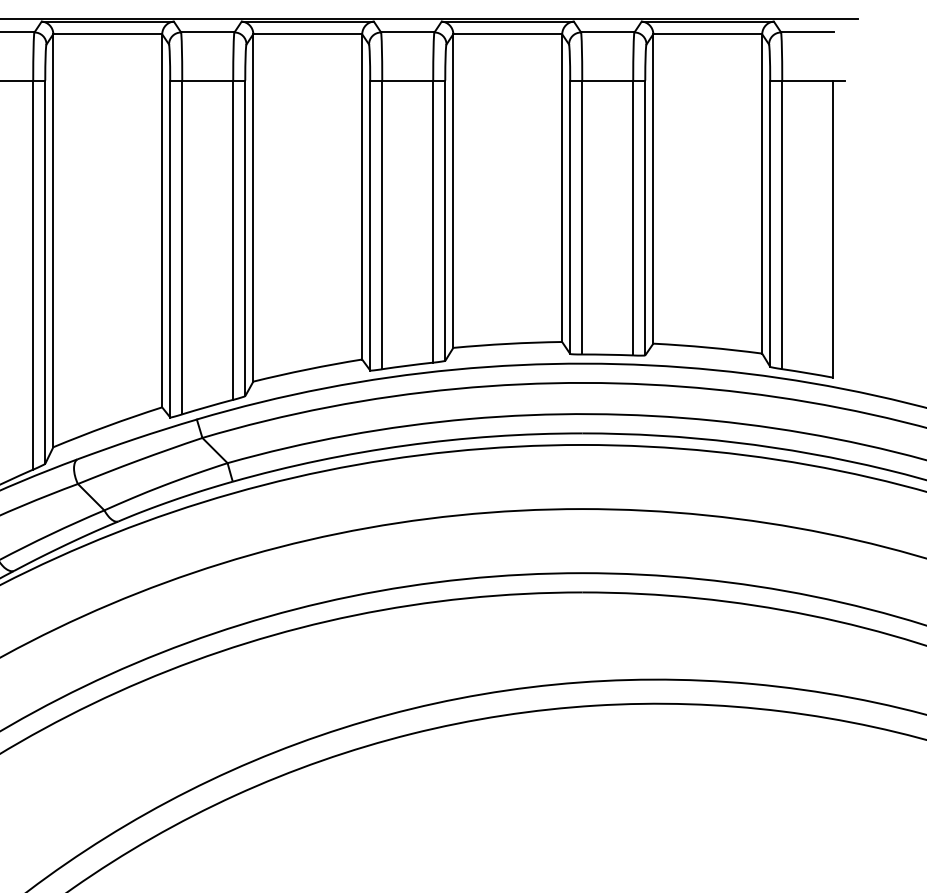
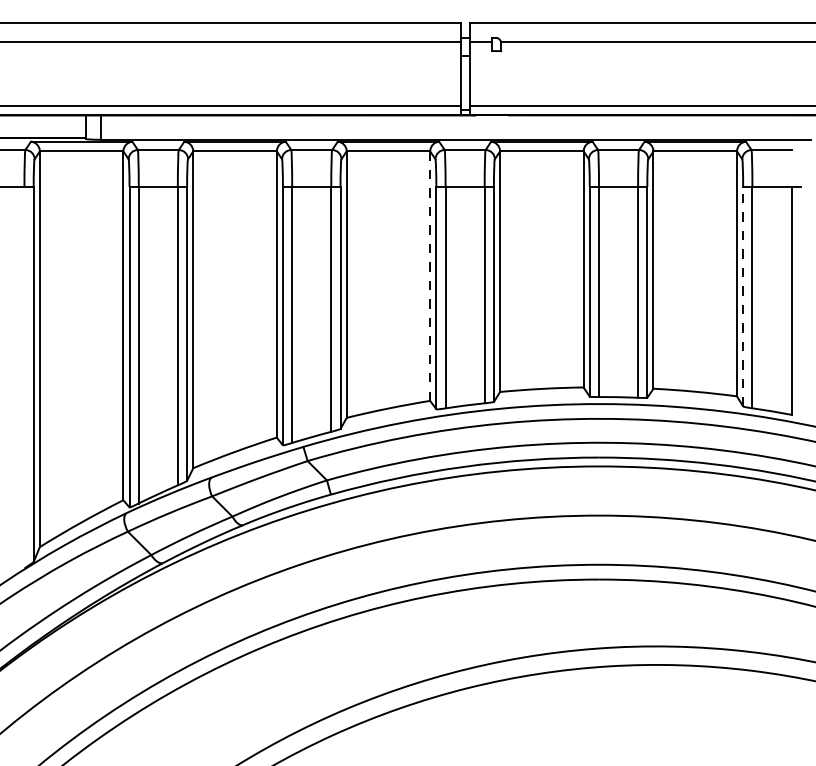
line: (362, 197) -> (430, 276), solid -> dashed
line: (770, 223) -> (743, 296), solid -> dashed

